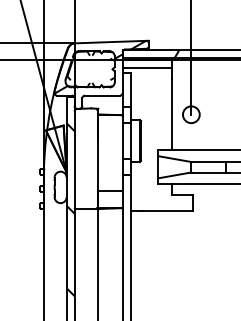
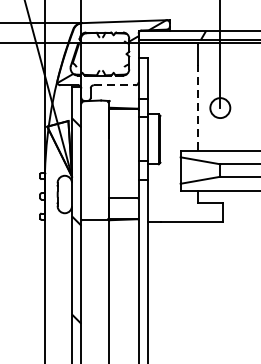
line: (147, 67) -> (168, 51), removed
line: (102, 95) -> (114, 85), solid -> dashed
line: (172, 114) -> (197, 107), solid -> dashed

